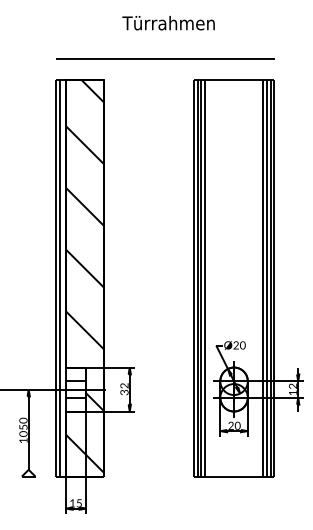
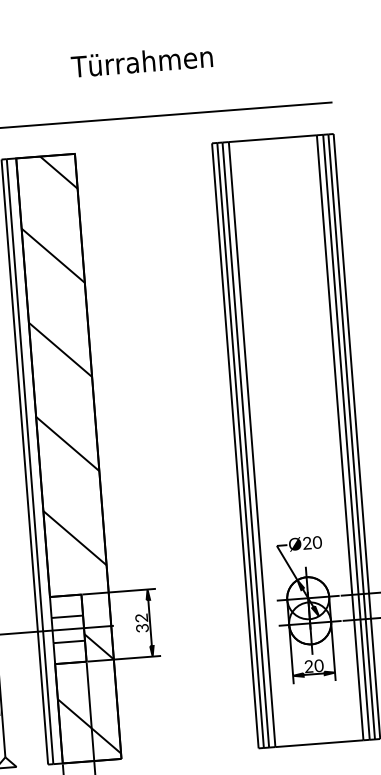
text: (168, 23) -> (141, 62), moved

